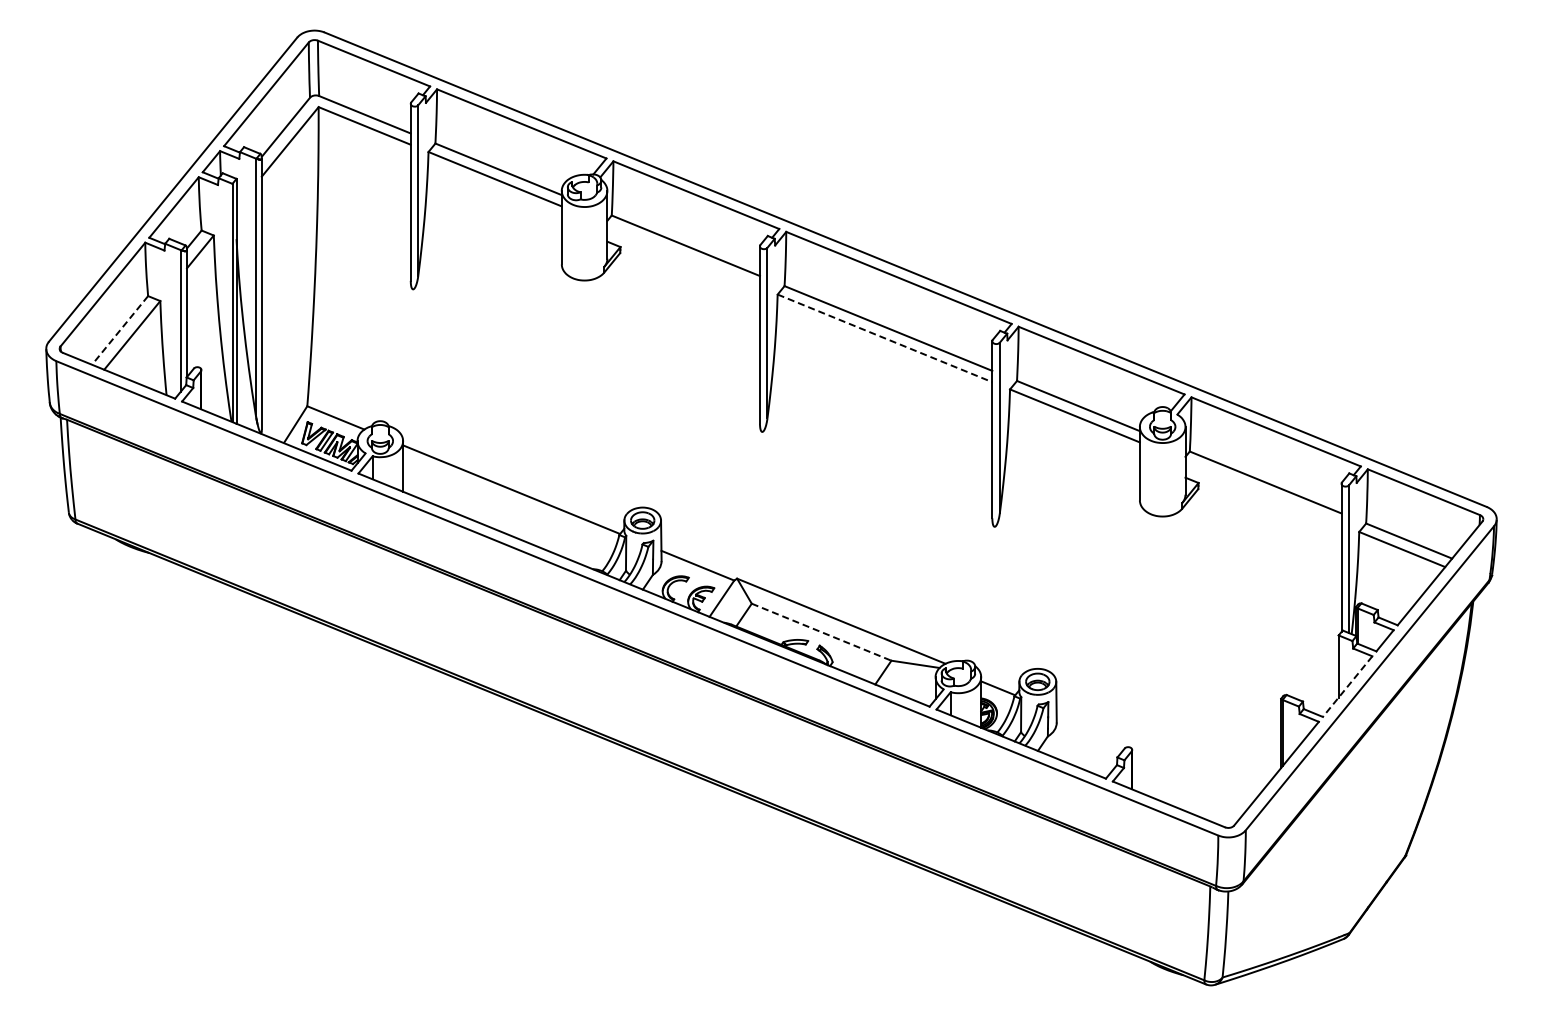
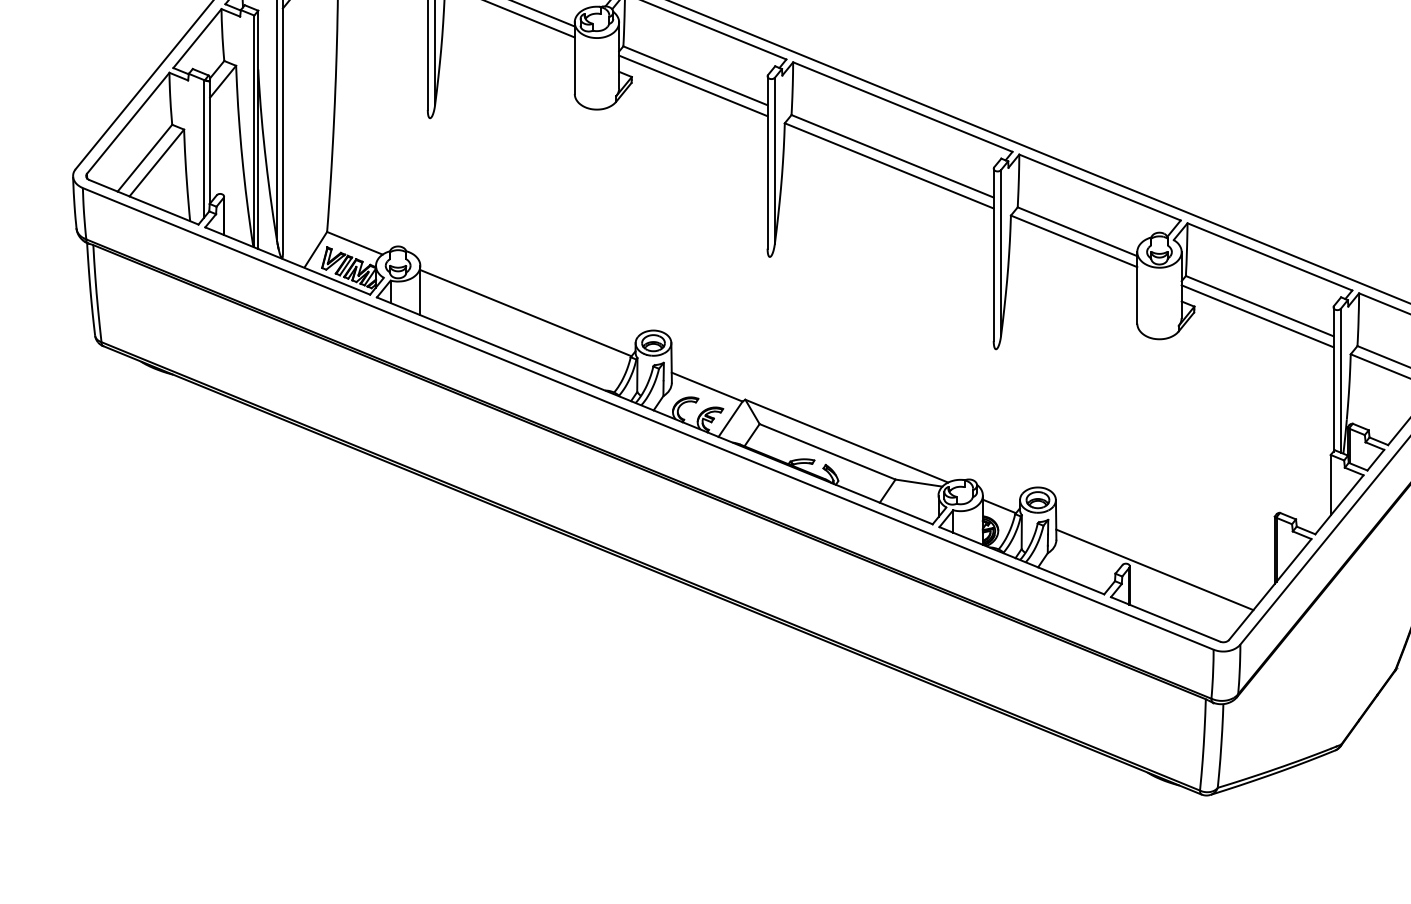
line: (683, 256) -> (693, 86), added
line: (119, 330) -> (144, 158), dashed -> solid
line: (885, 338) -> (889, 166), dashed -> solid
line: (1263, 492) -> (1257, 315), added
line: (822, 632) -> (828, 452), dashed -> solid
line: (1347, 687) -> (1339, 505), dashed -> solid
line: (1157, 753) -> (1154, 569), added

